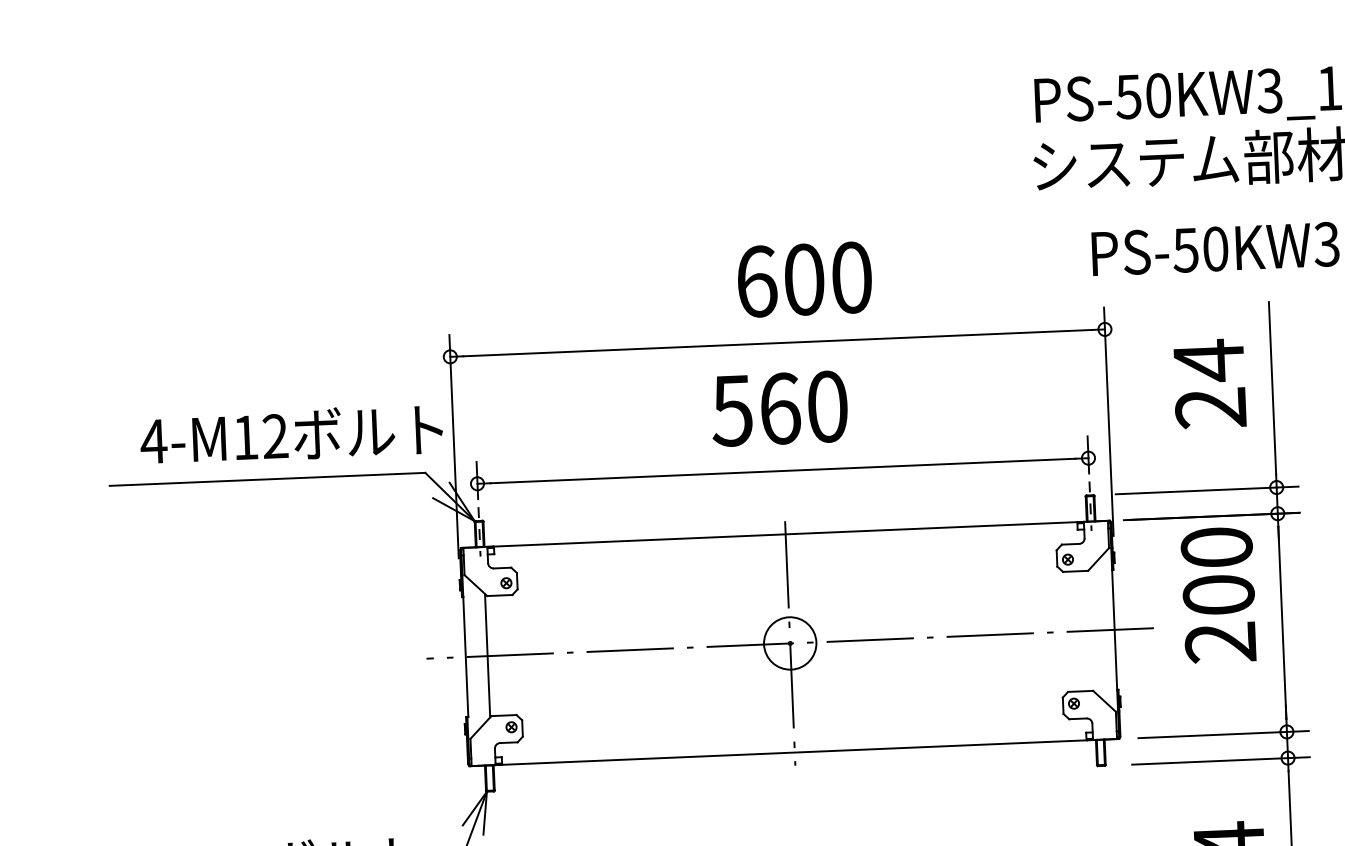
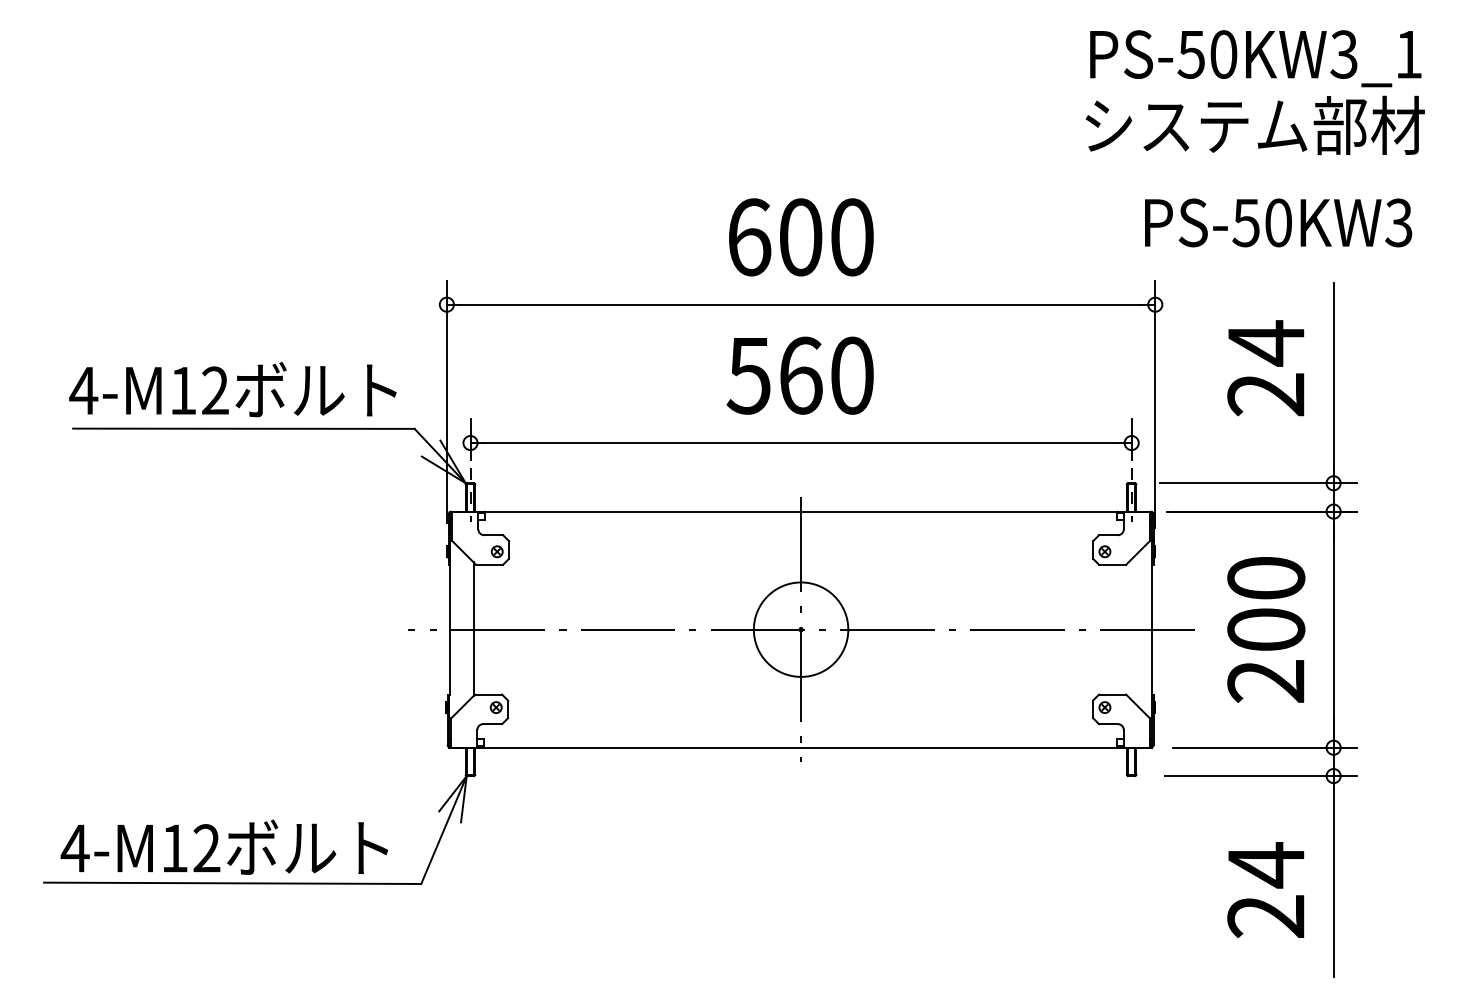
text: (804, 279) -> (801, 237), moved
text: (291, 434) -> (232, 389), moved
text: (1219, 594) -> (1266, 629), moved
circle: (789, 643) -> (800, 629), size x1.67

